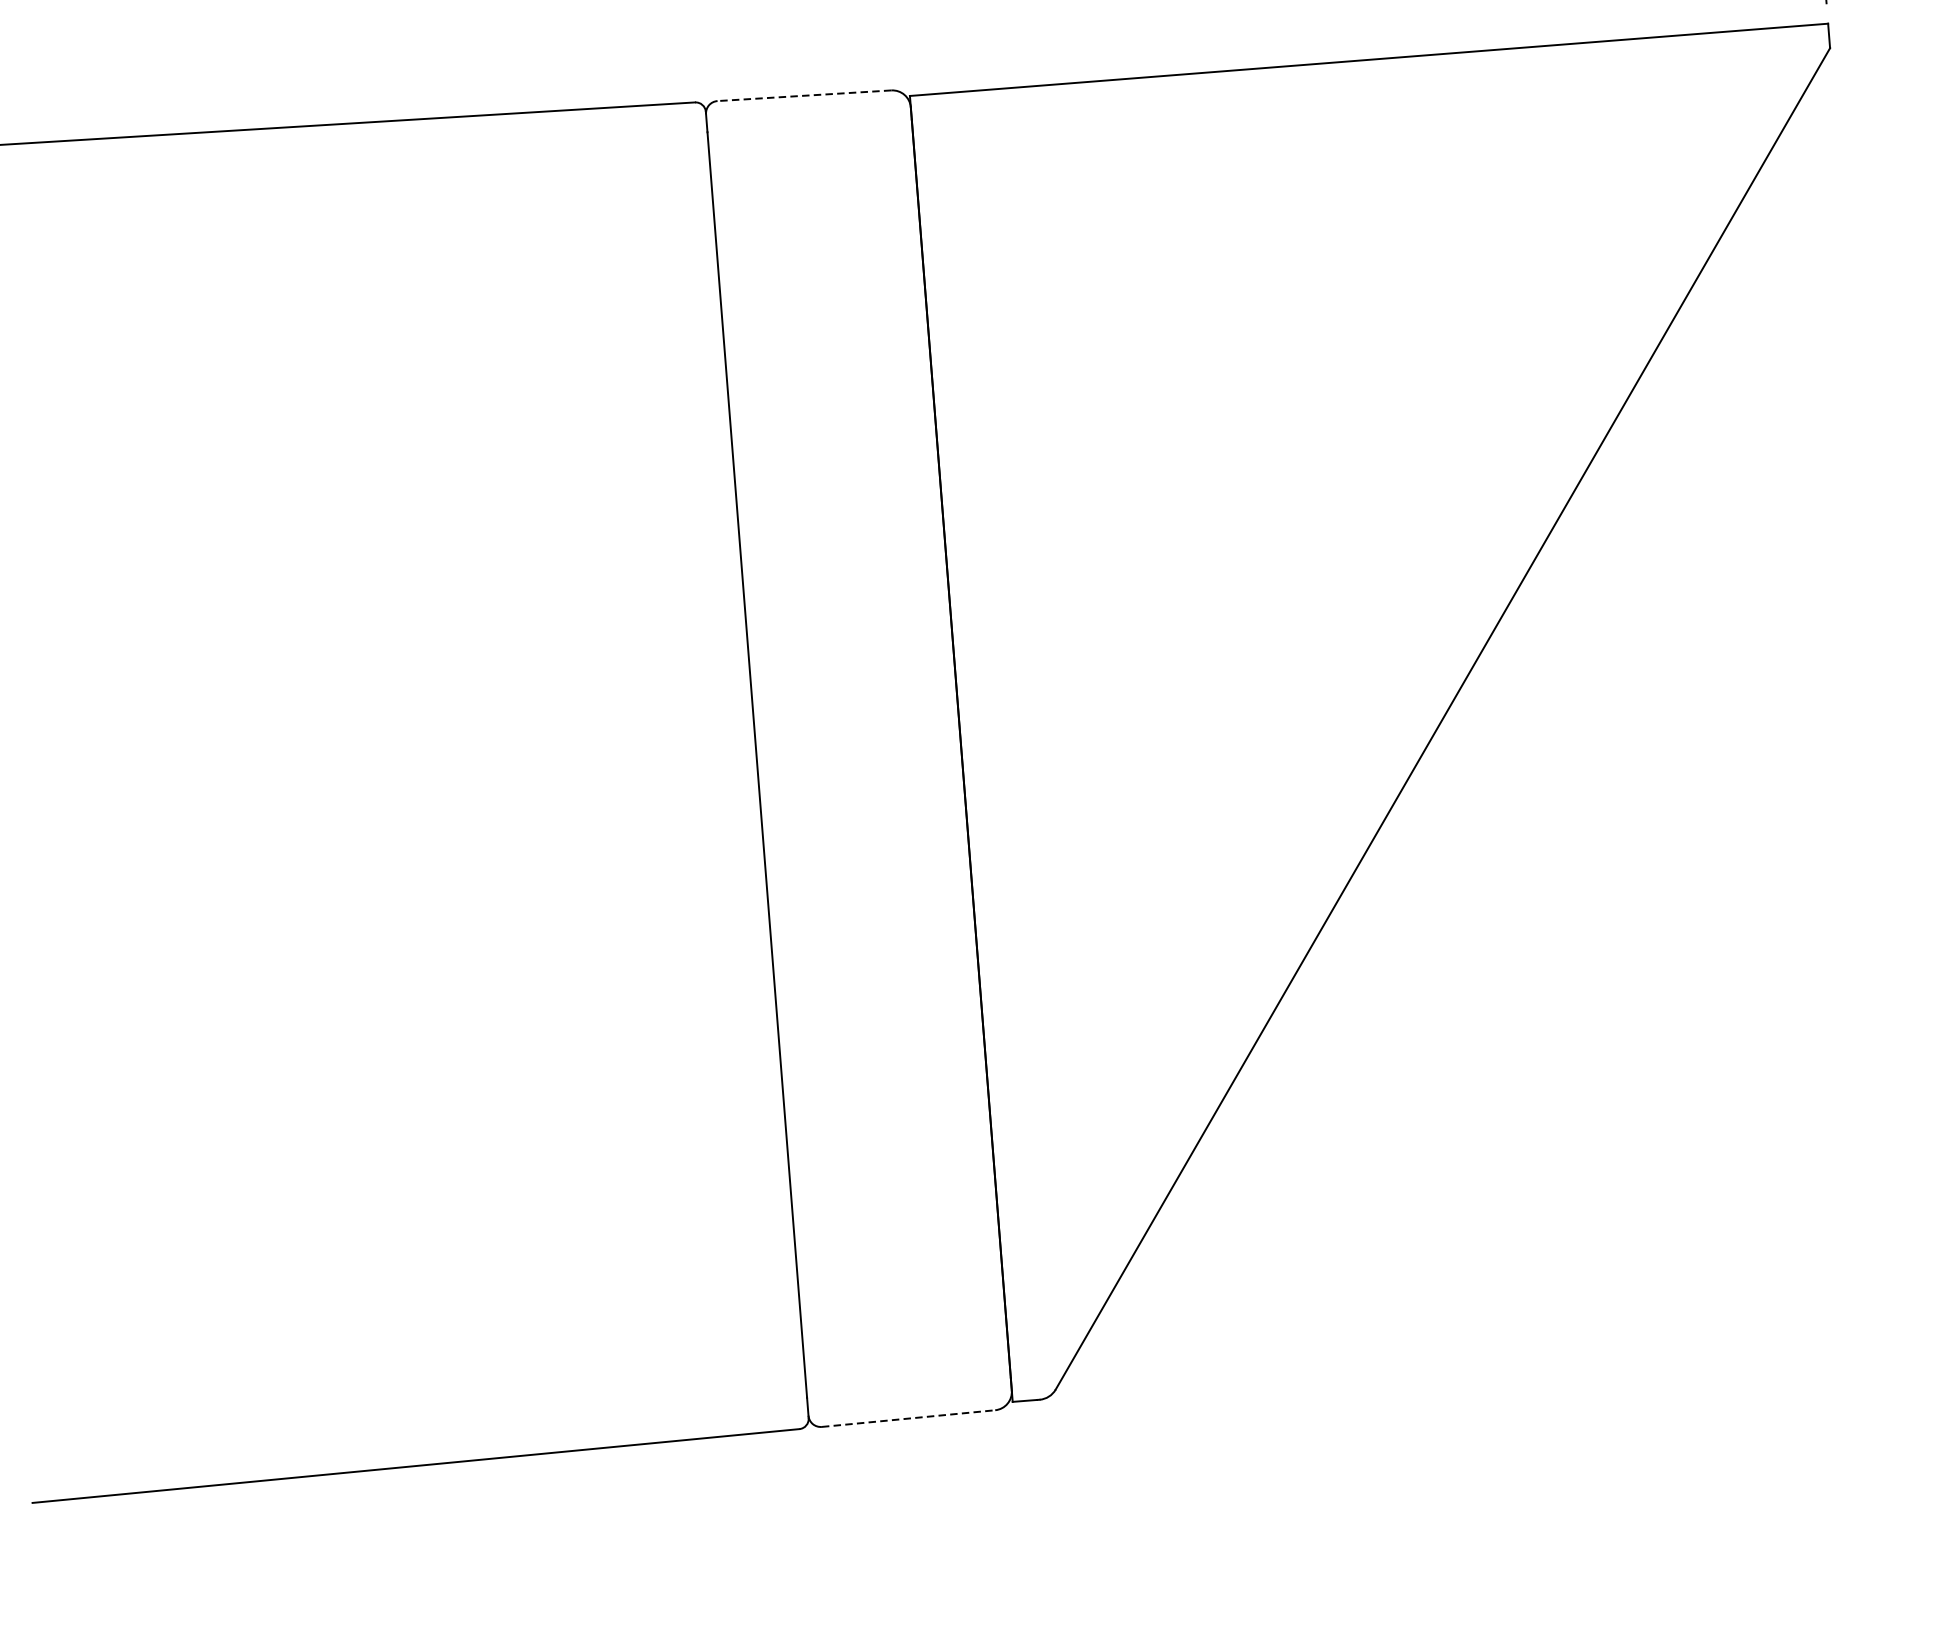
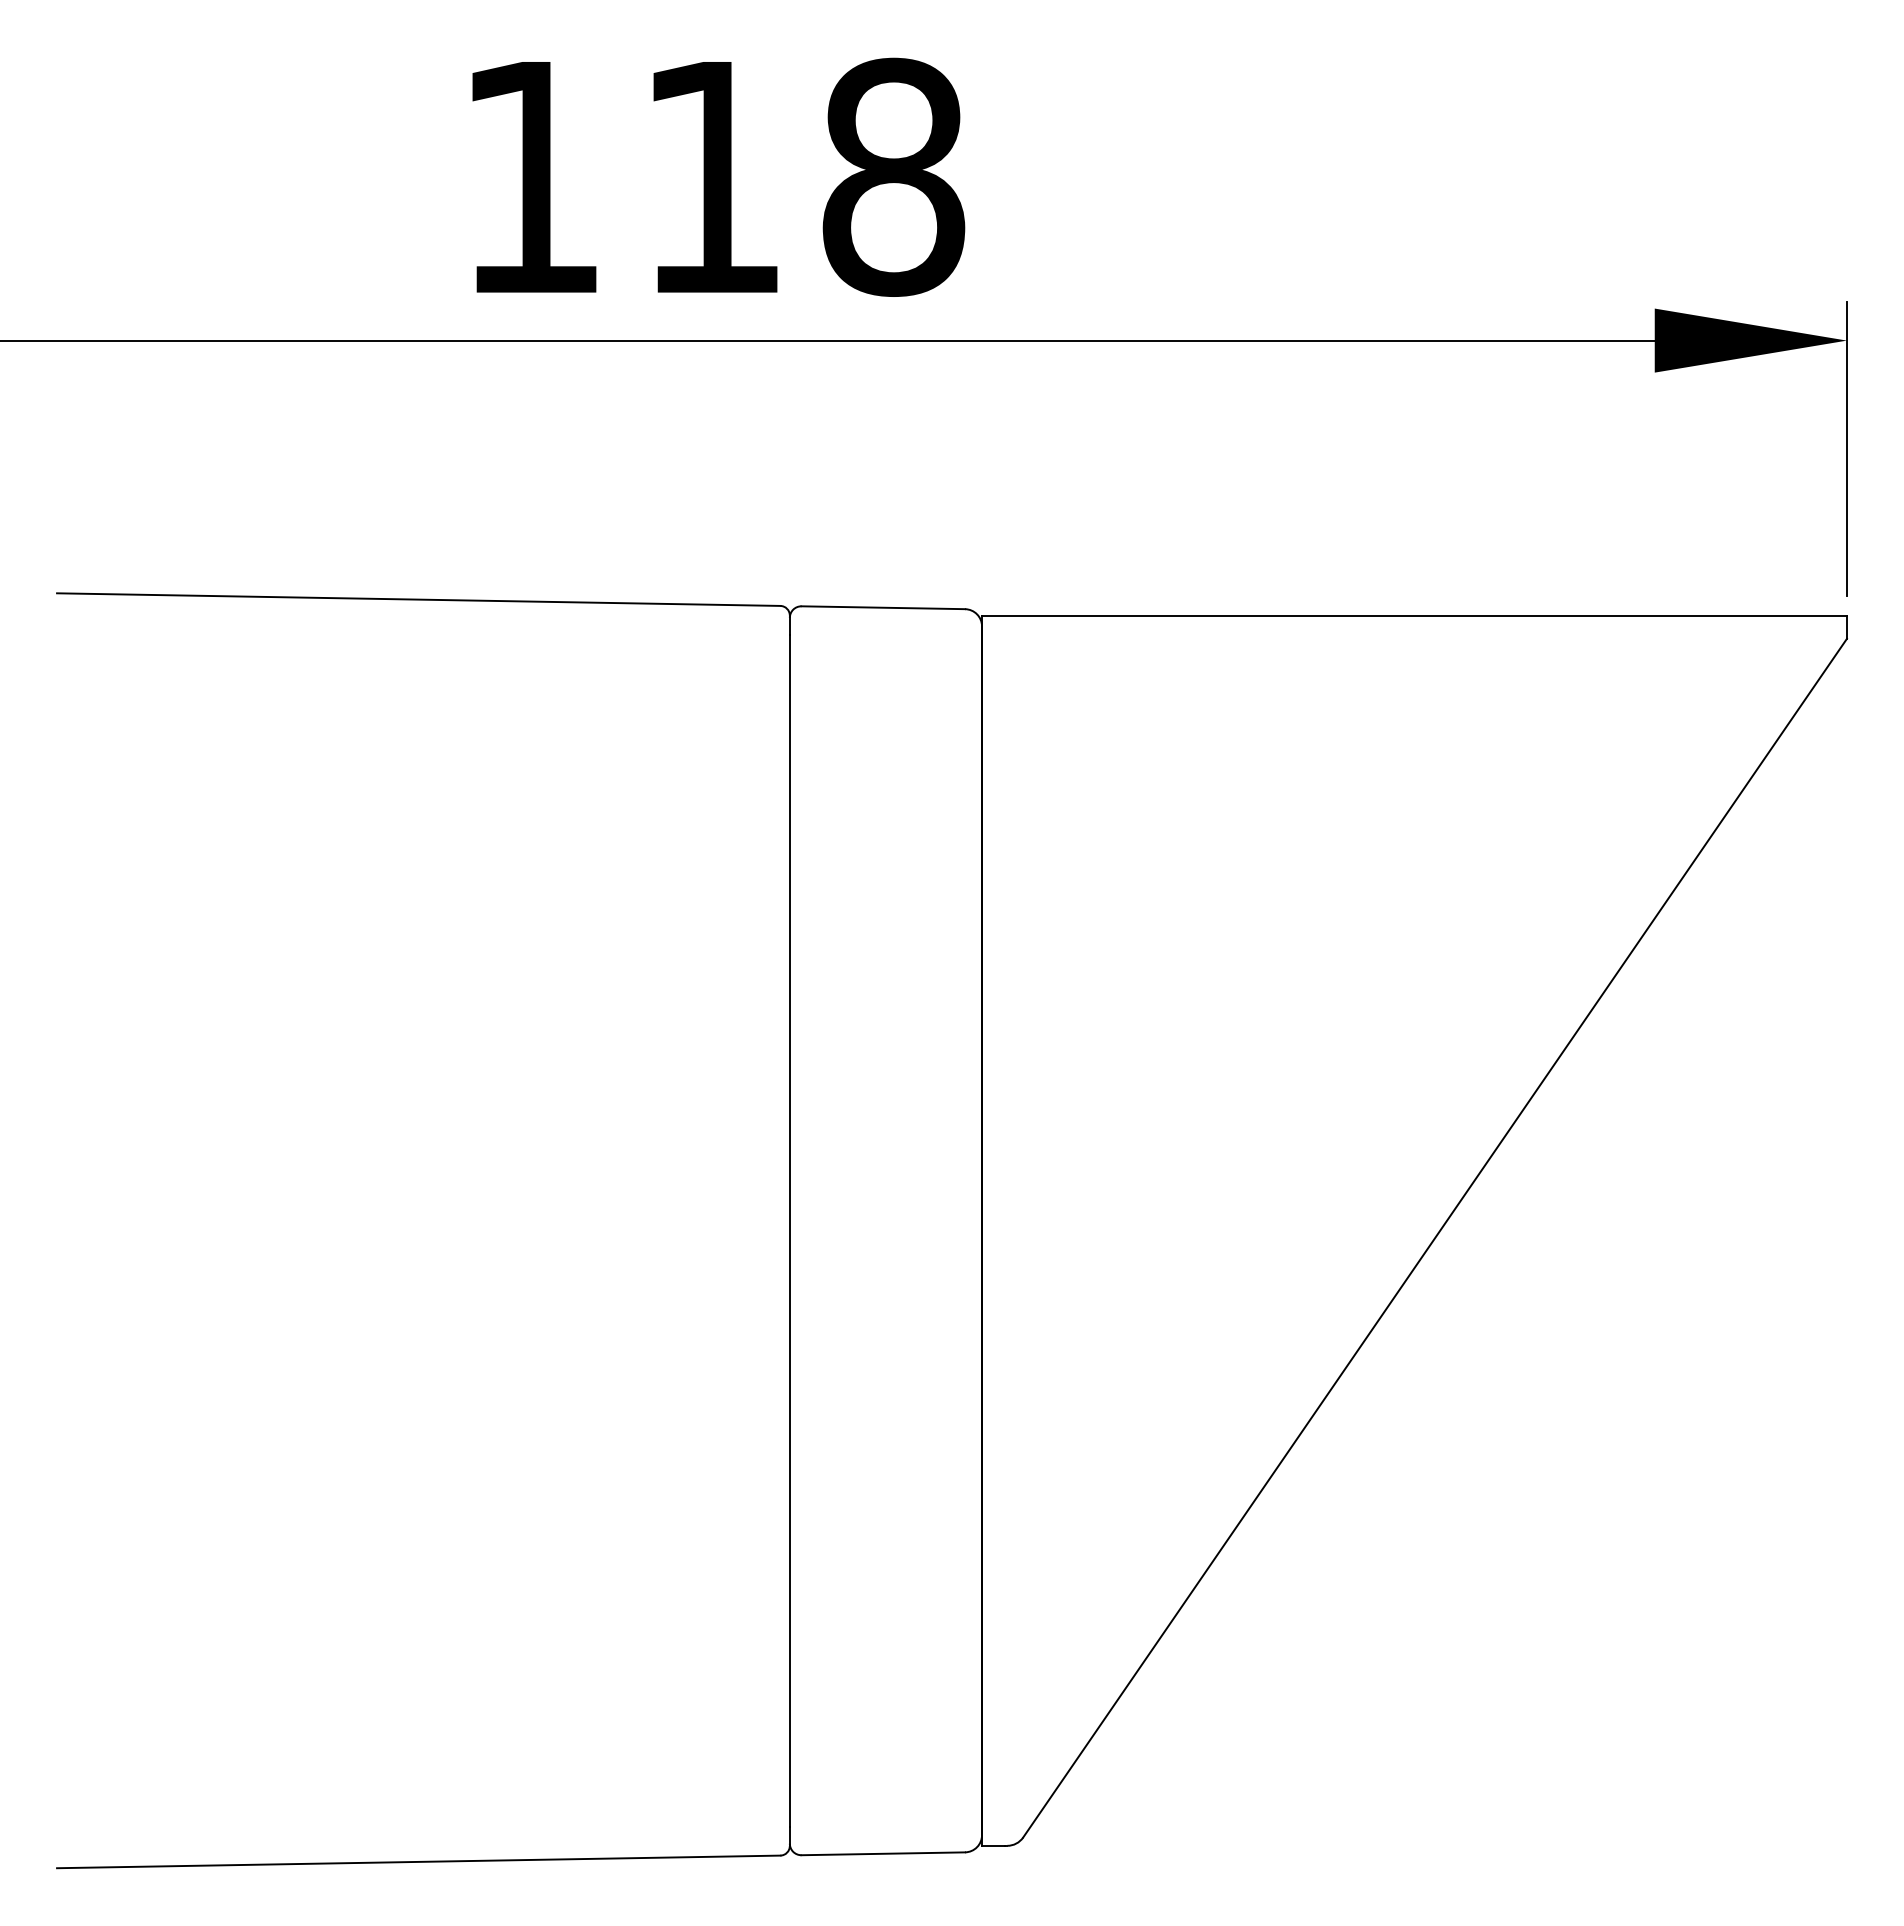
line: (804, 95) -> (883, 607), dashed -> solid
line: (908, 1418) -> (883, 1853), dashed -> solid

